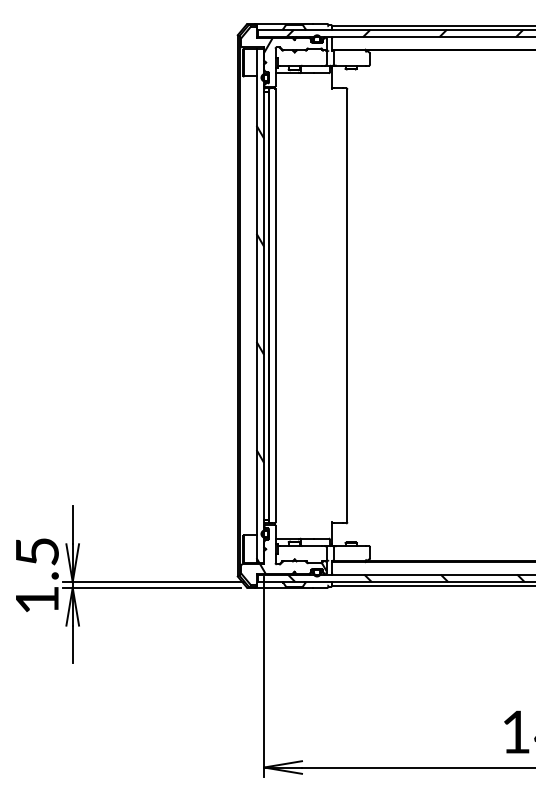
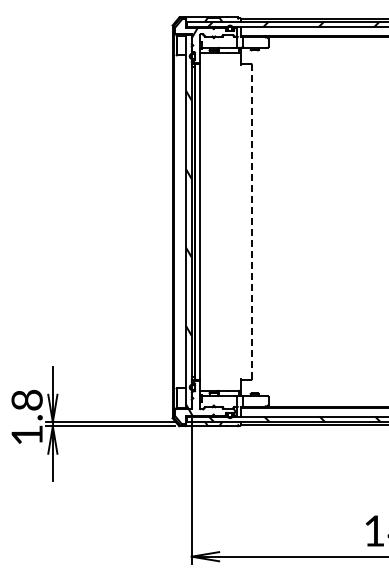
line: (347, 305) -> (252, 221), solid -> dashed
text: (36, 550) -> (26, 399), 1.5 -> 1.8

